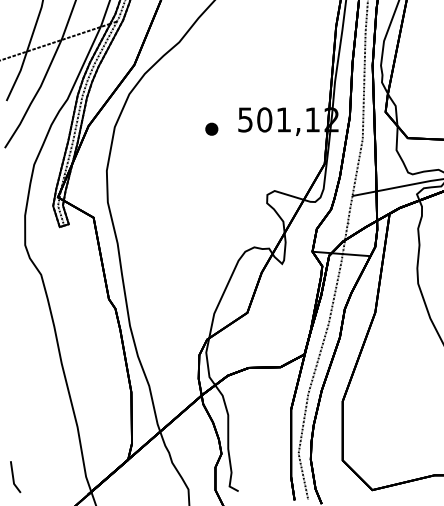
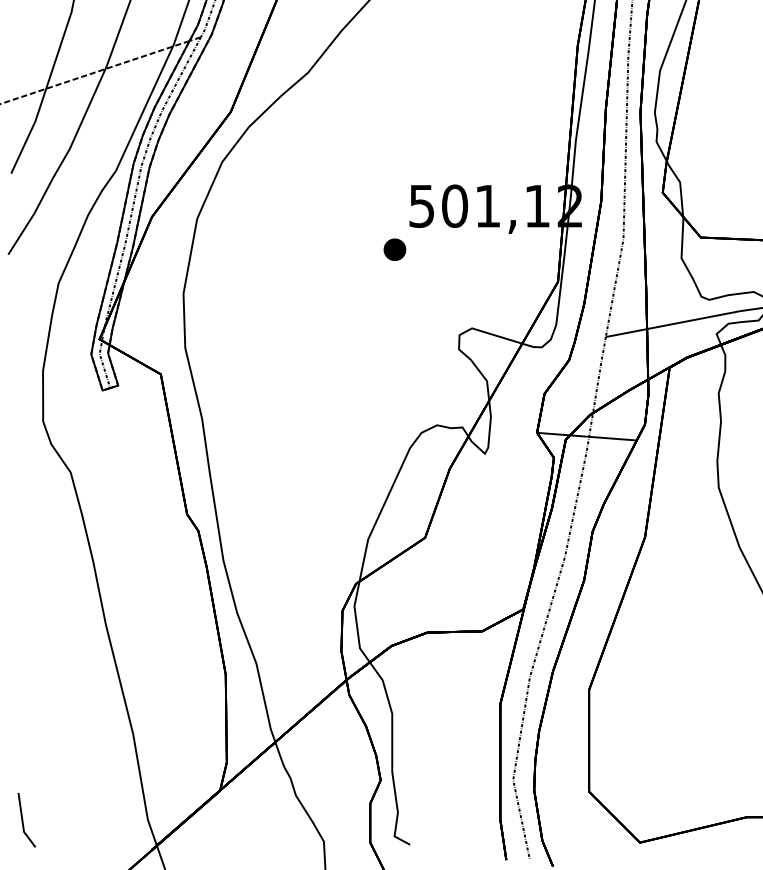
part: (211, 128) -> (394, 248), moved

